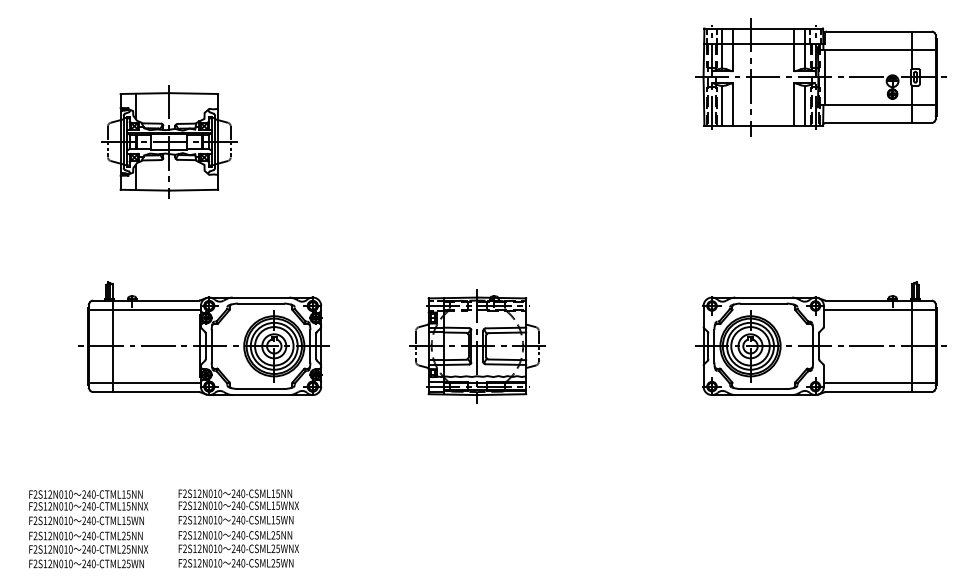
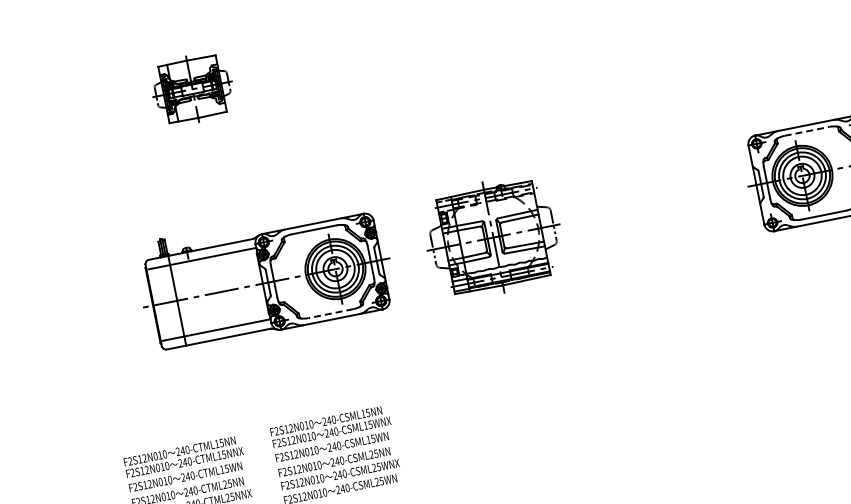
part: (169, 141) -> (192, 88), size x0.6
line: (763, 303) -> (806, 131), solid -> dashed
part: (477, 346) -> (493, 237), moved
line: (261, 389) -> (331, 314), solid -> dashed

